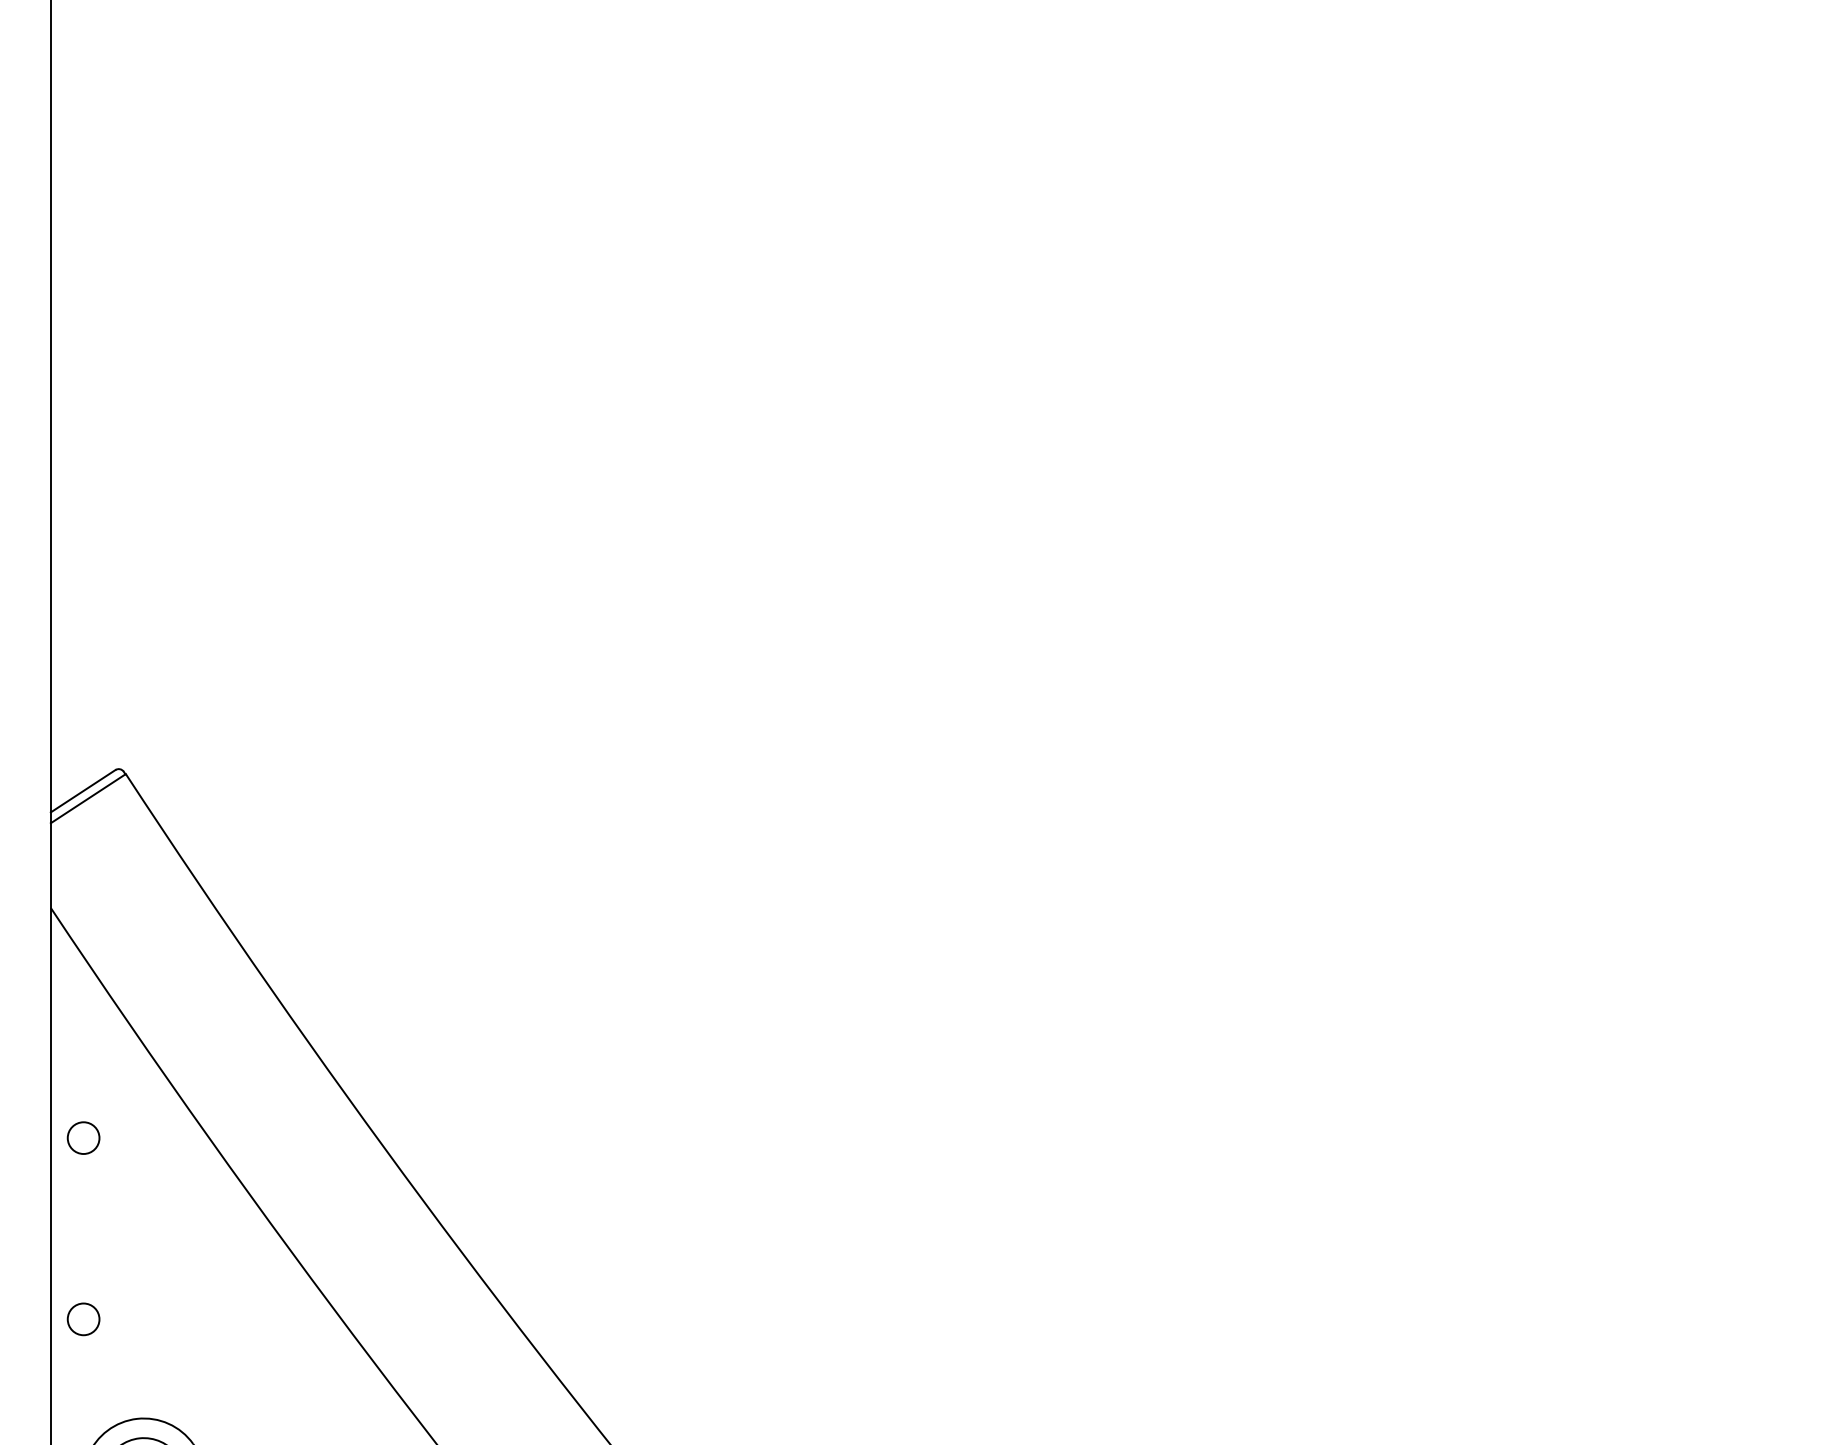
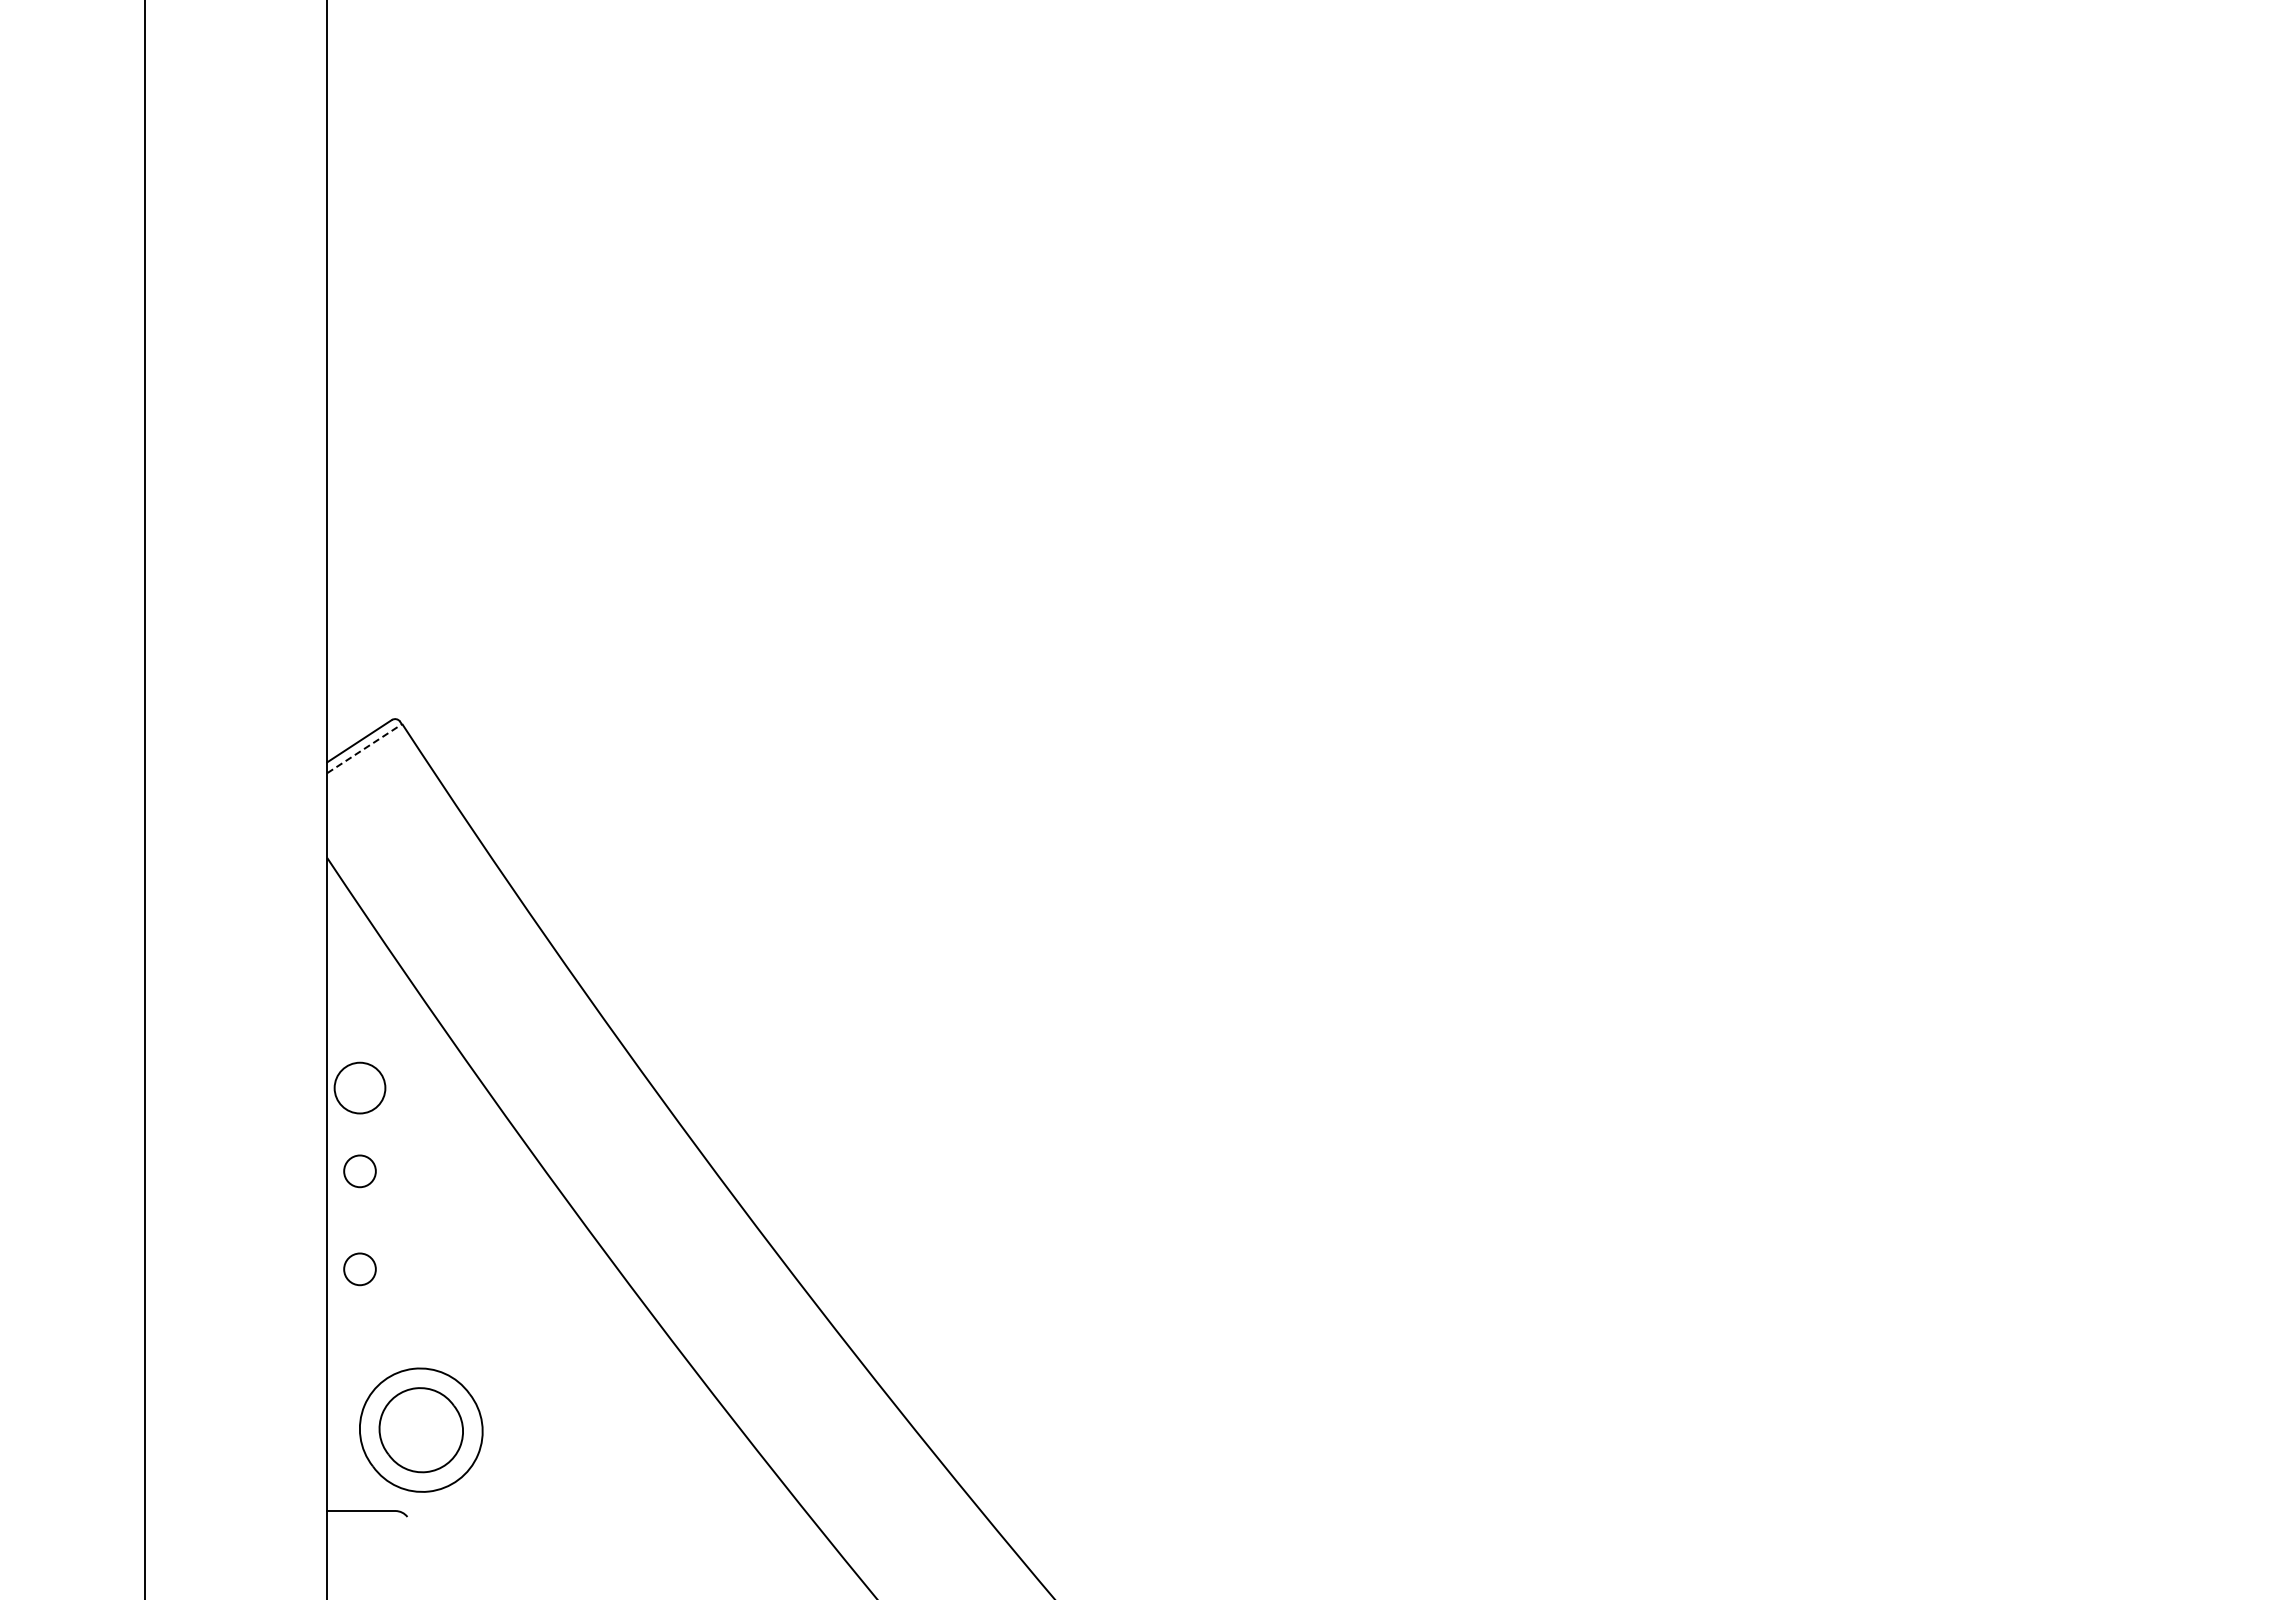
line: (88, 798) -> (364, 748), solid -> dashed
circle: (83, 1137) -> (359, 1087), size x1.6
circle: (83, 1221) -> (359, 1171), added

